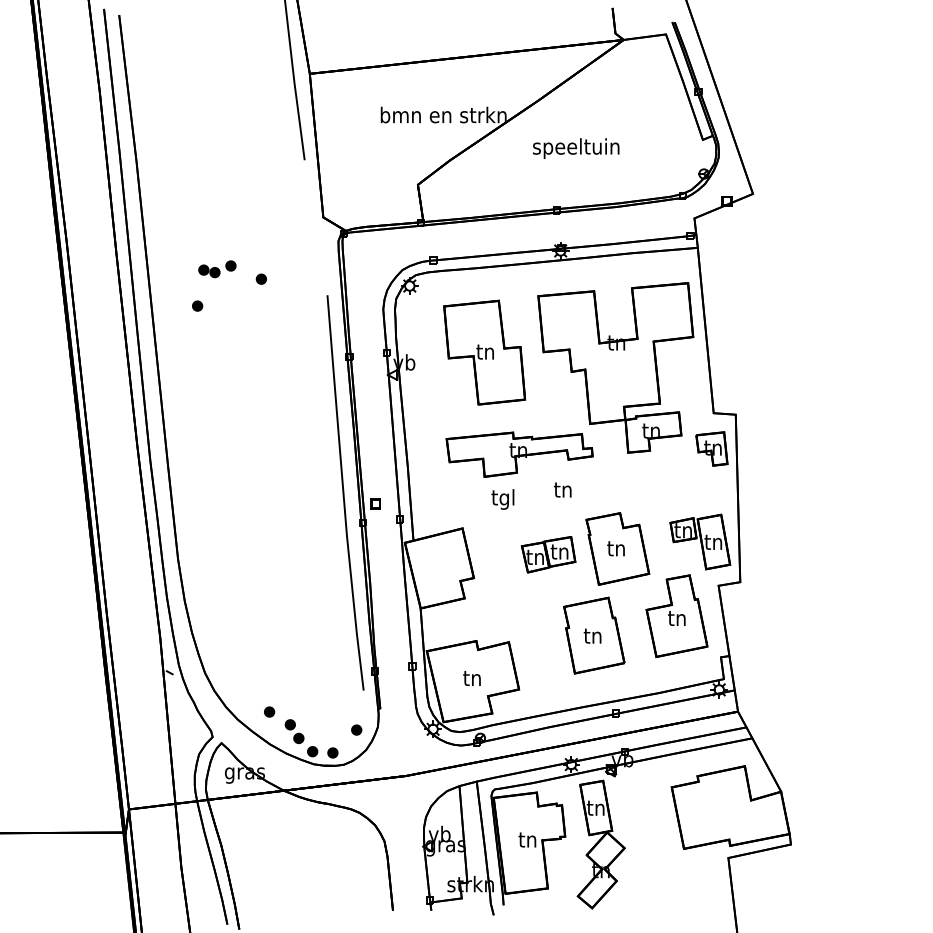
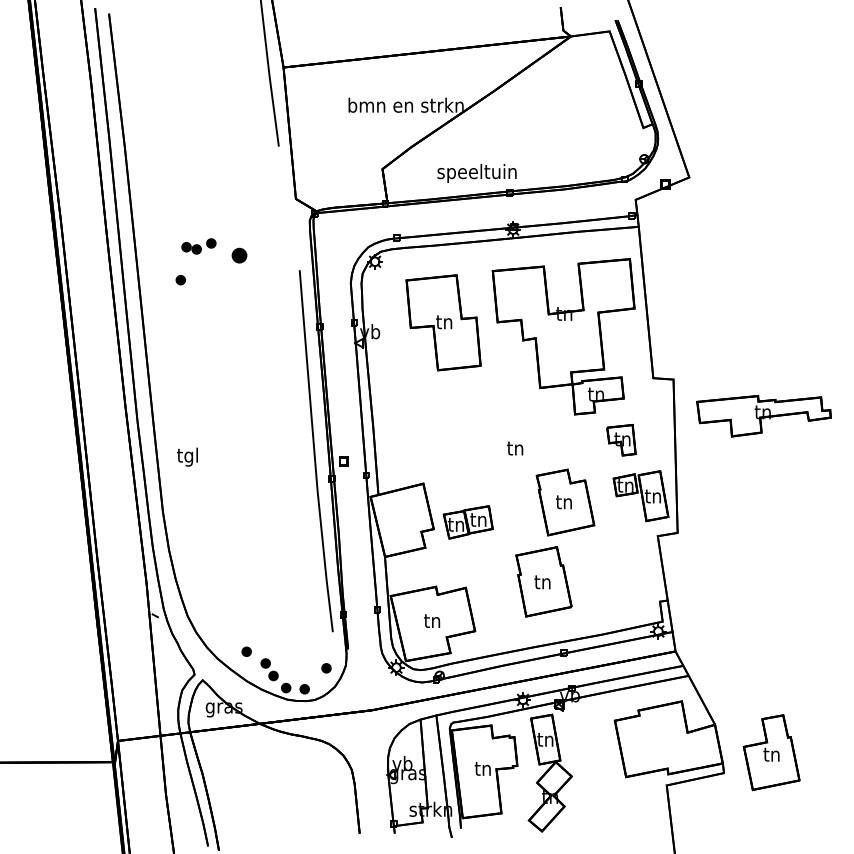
text: (576, 148) -> (477, 173), moved
part: (260, 278) -> (238, 254), size x1.6
part: (711, 448) -> (621, 439), moved
part: (519, 454) -> (763, 416), moved
text: (502, 499) -> (187, 457), moved
part: (548, 554) -> (468, 522), moved
part: (676, 615) -> (771, 752), moved

